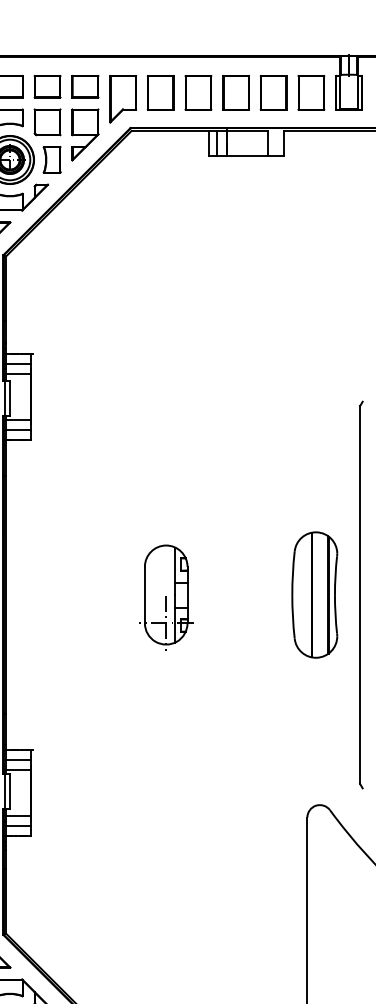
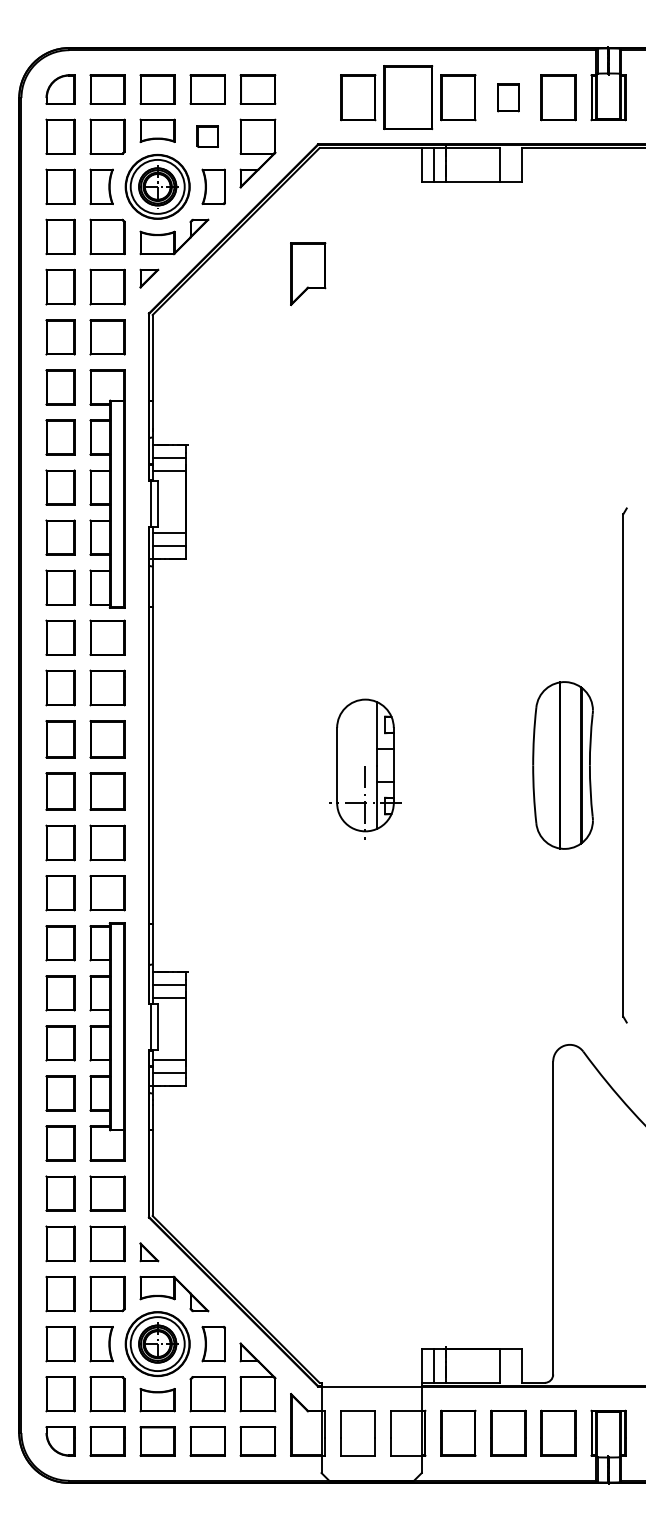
part: (198, 92) -> (408, 97), size x1.4
part: (273, 92) -> (508, 97), size x0.6
part: (123, 99) -> (308, 274), moved
part: (47, 122) -> (207, 136), size x0.6

